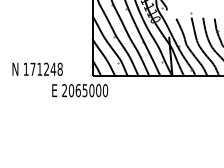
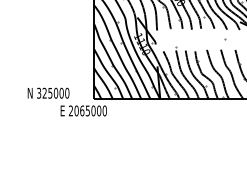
text: (43, 68) -> (53, 92), 171248 -> 325000

